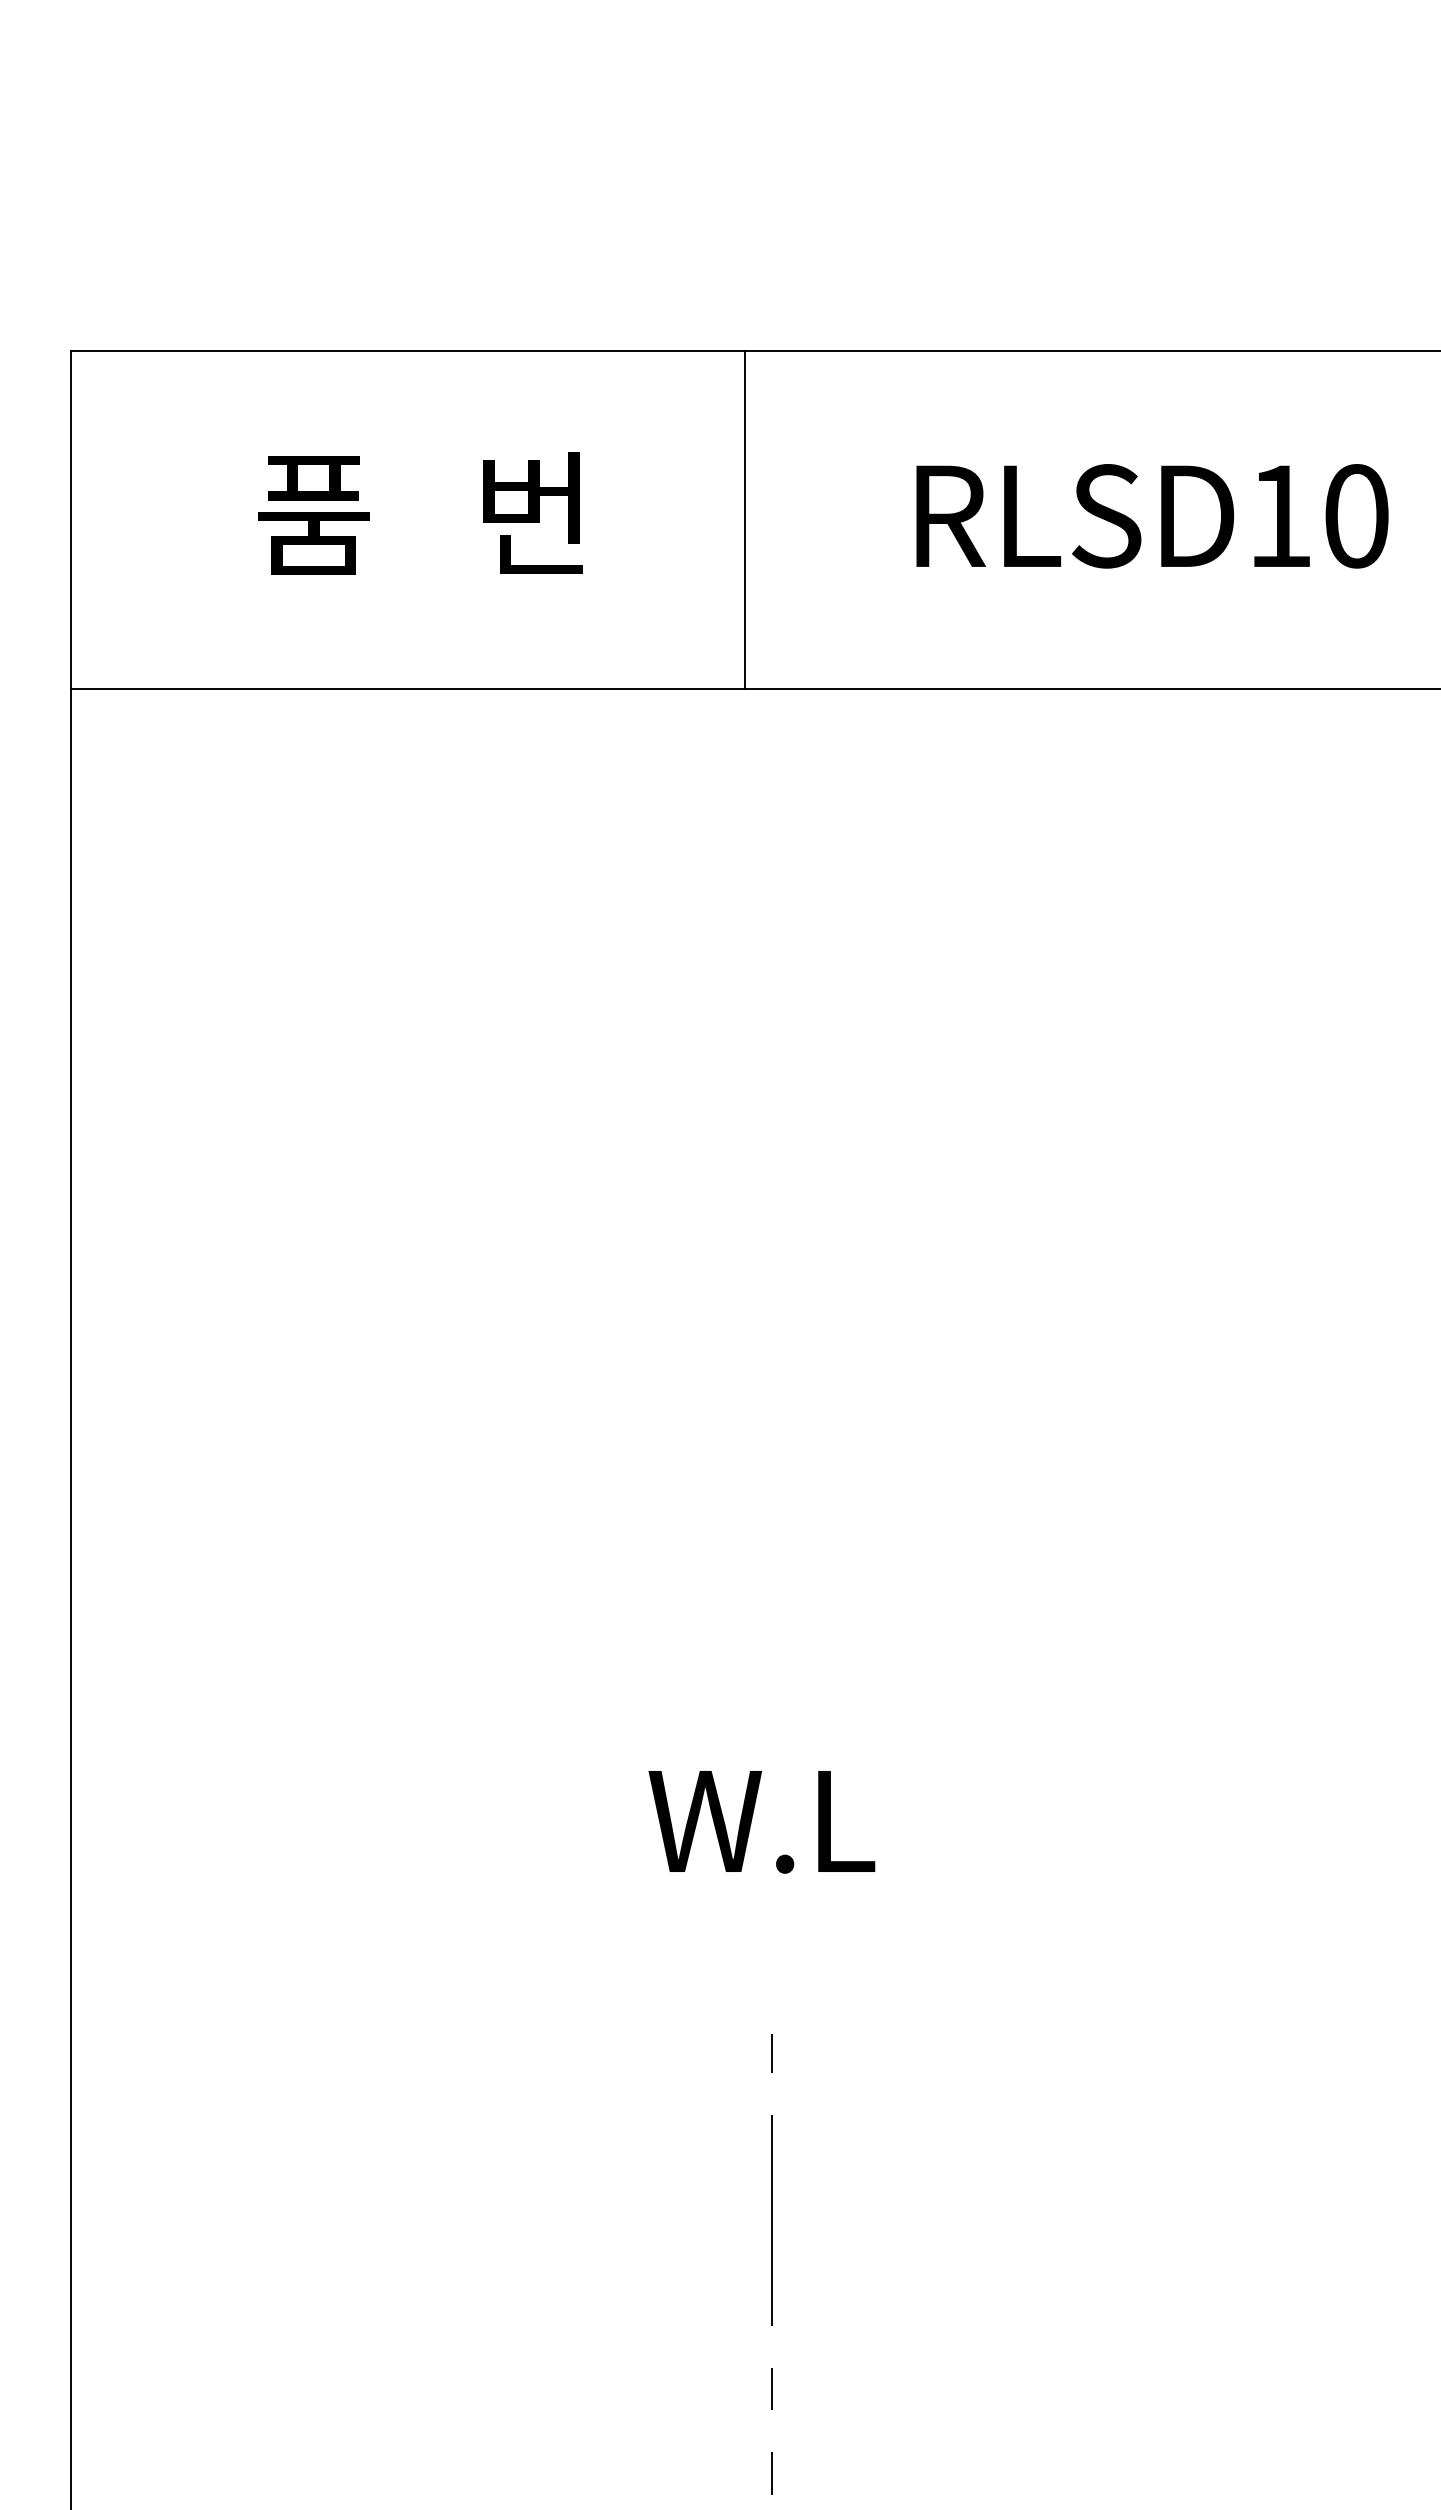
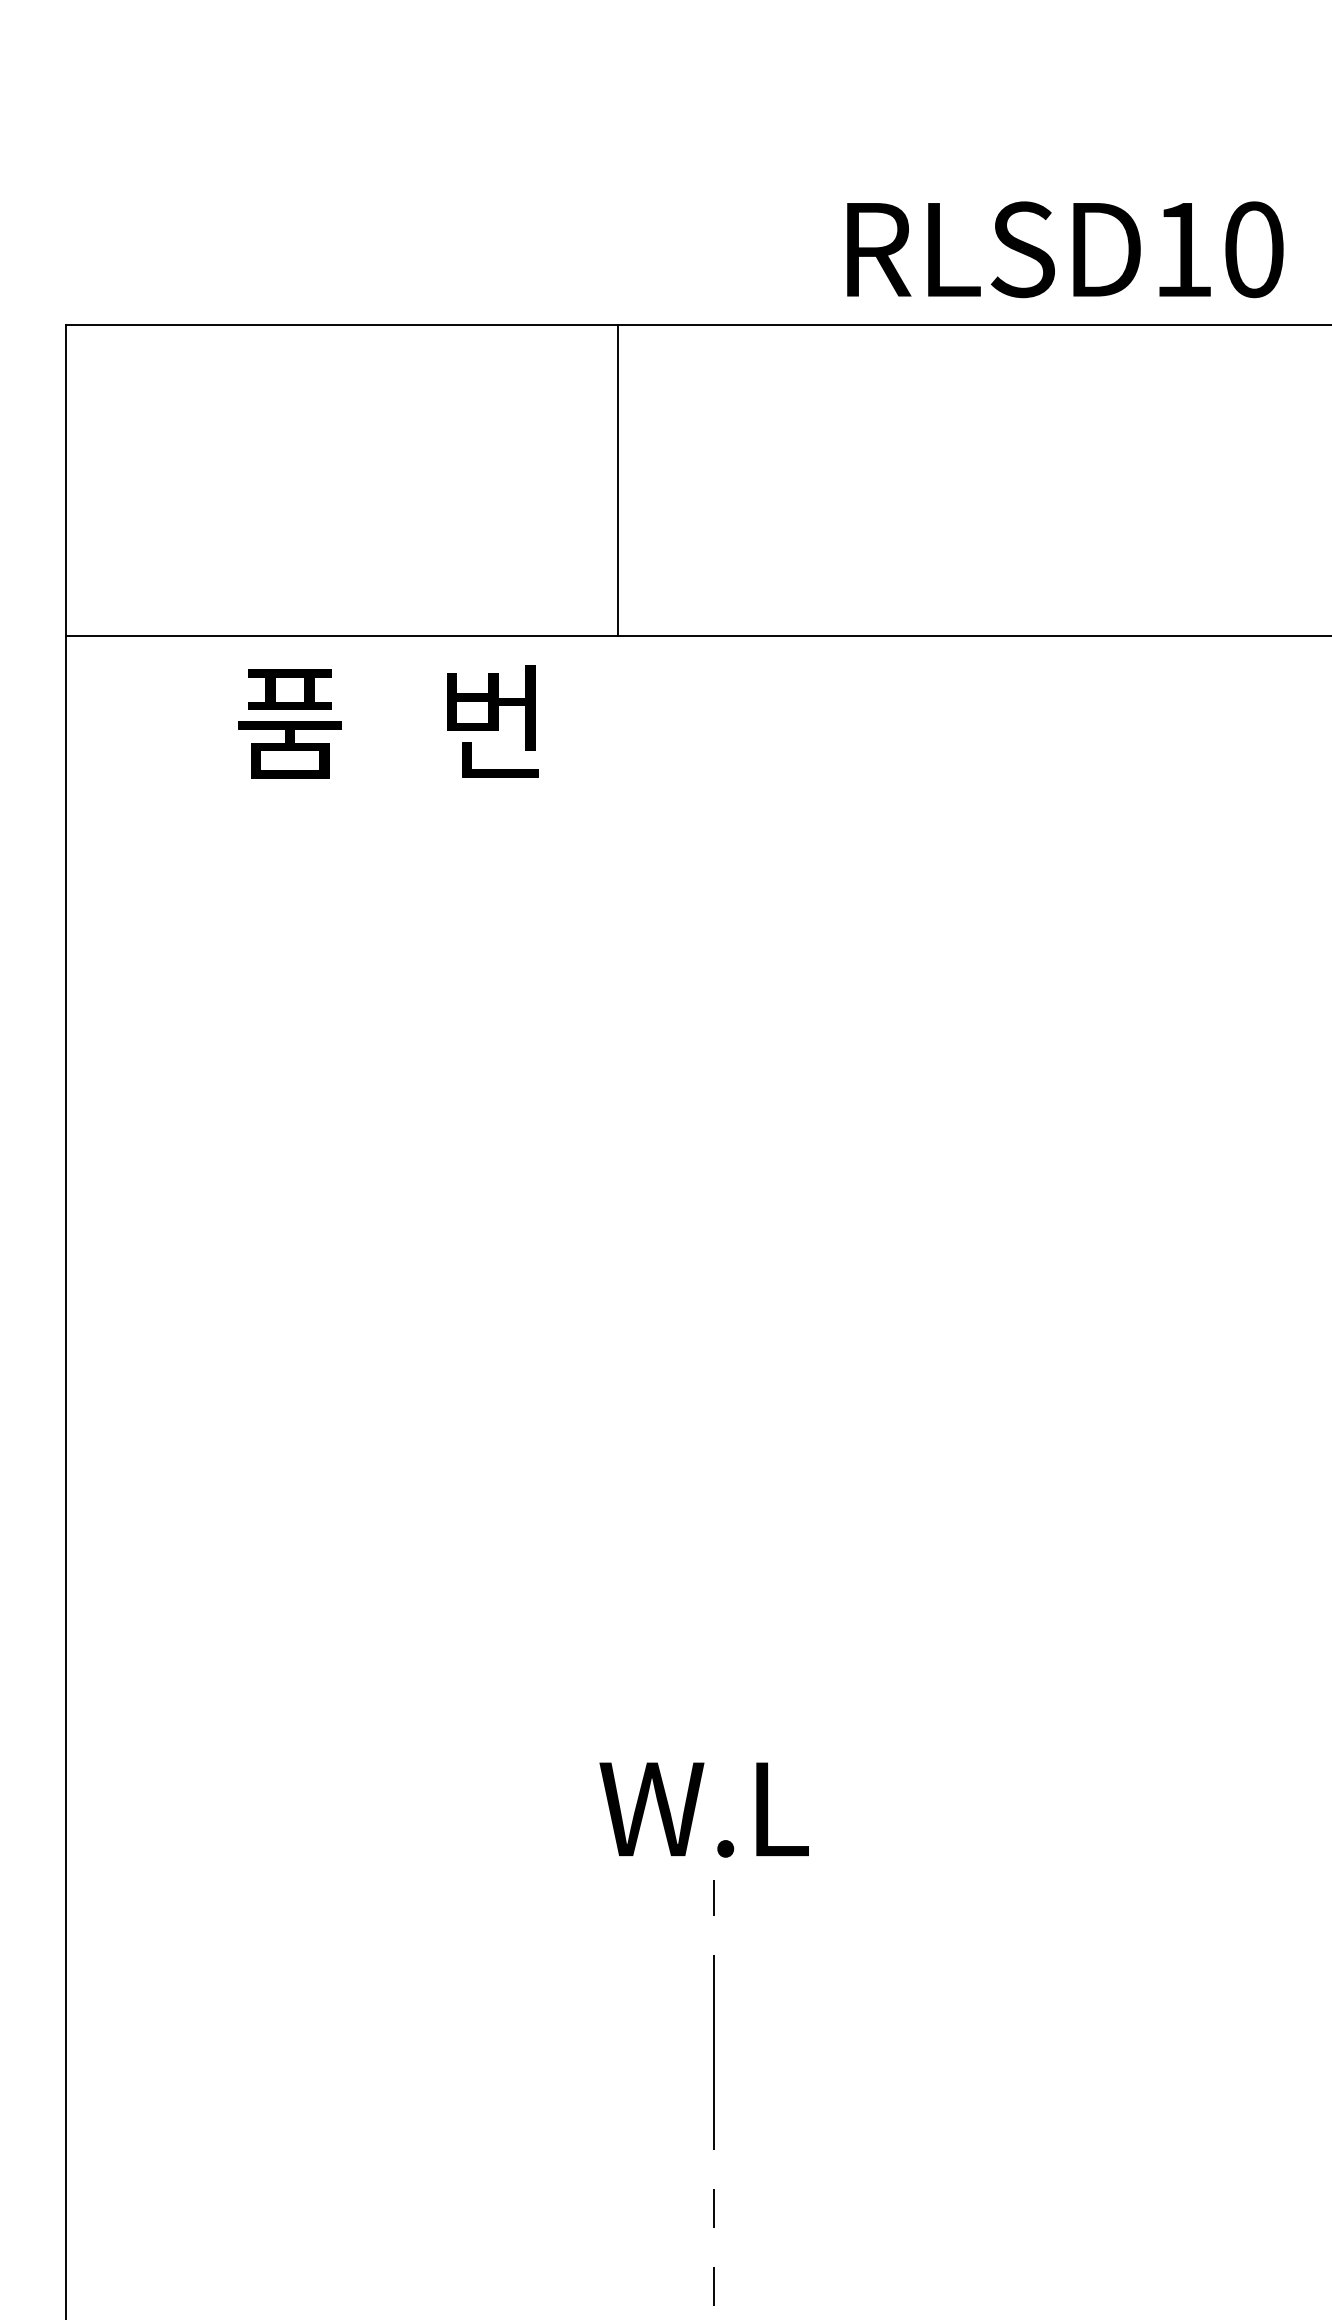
text: (420, 513) -> (388, 722), moved
text: (1152, 516) -> (1065, 249), moved
line: (745, 519) -> (617, 480), moved
text: (761, 1822) -> (703, 1810), moved

